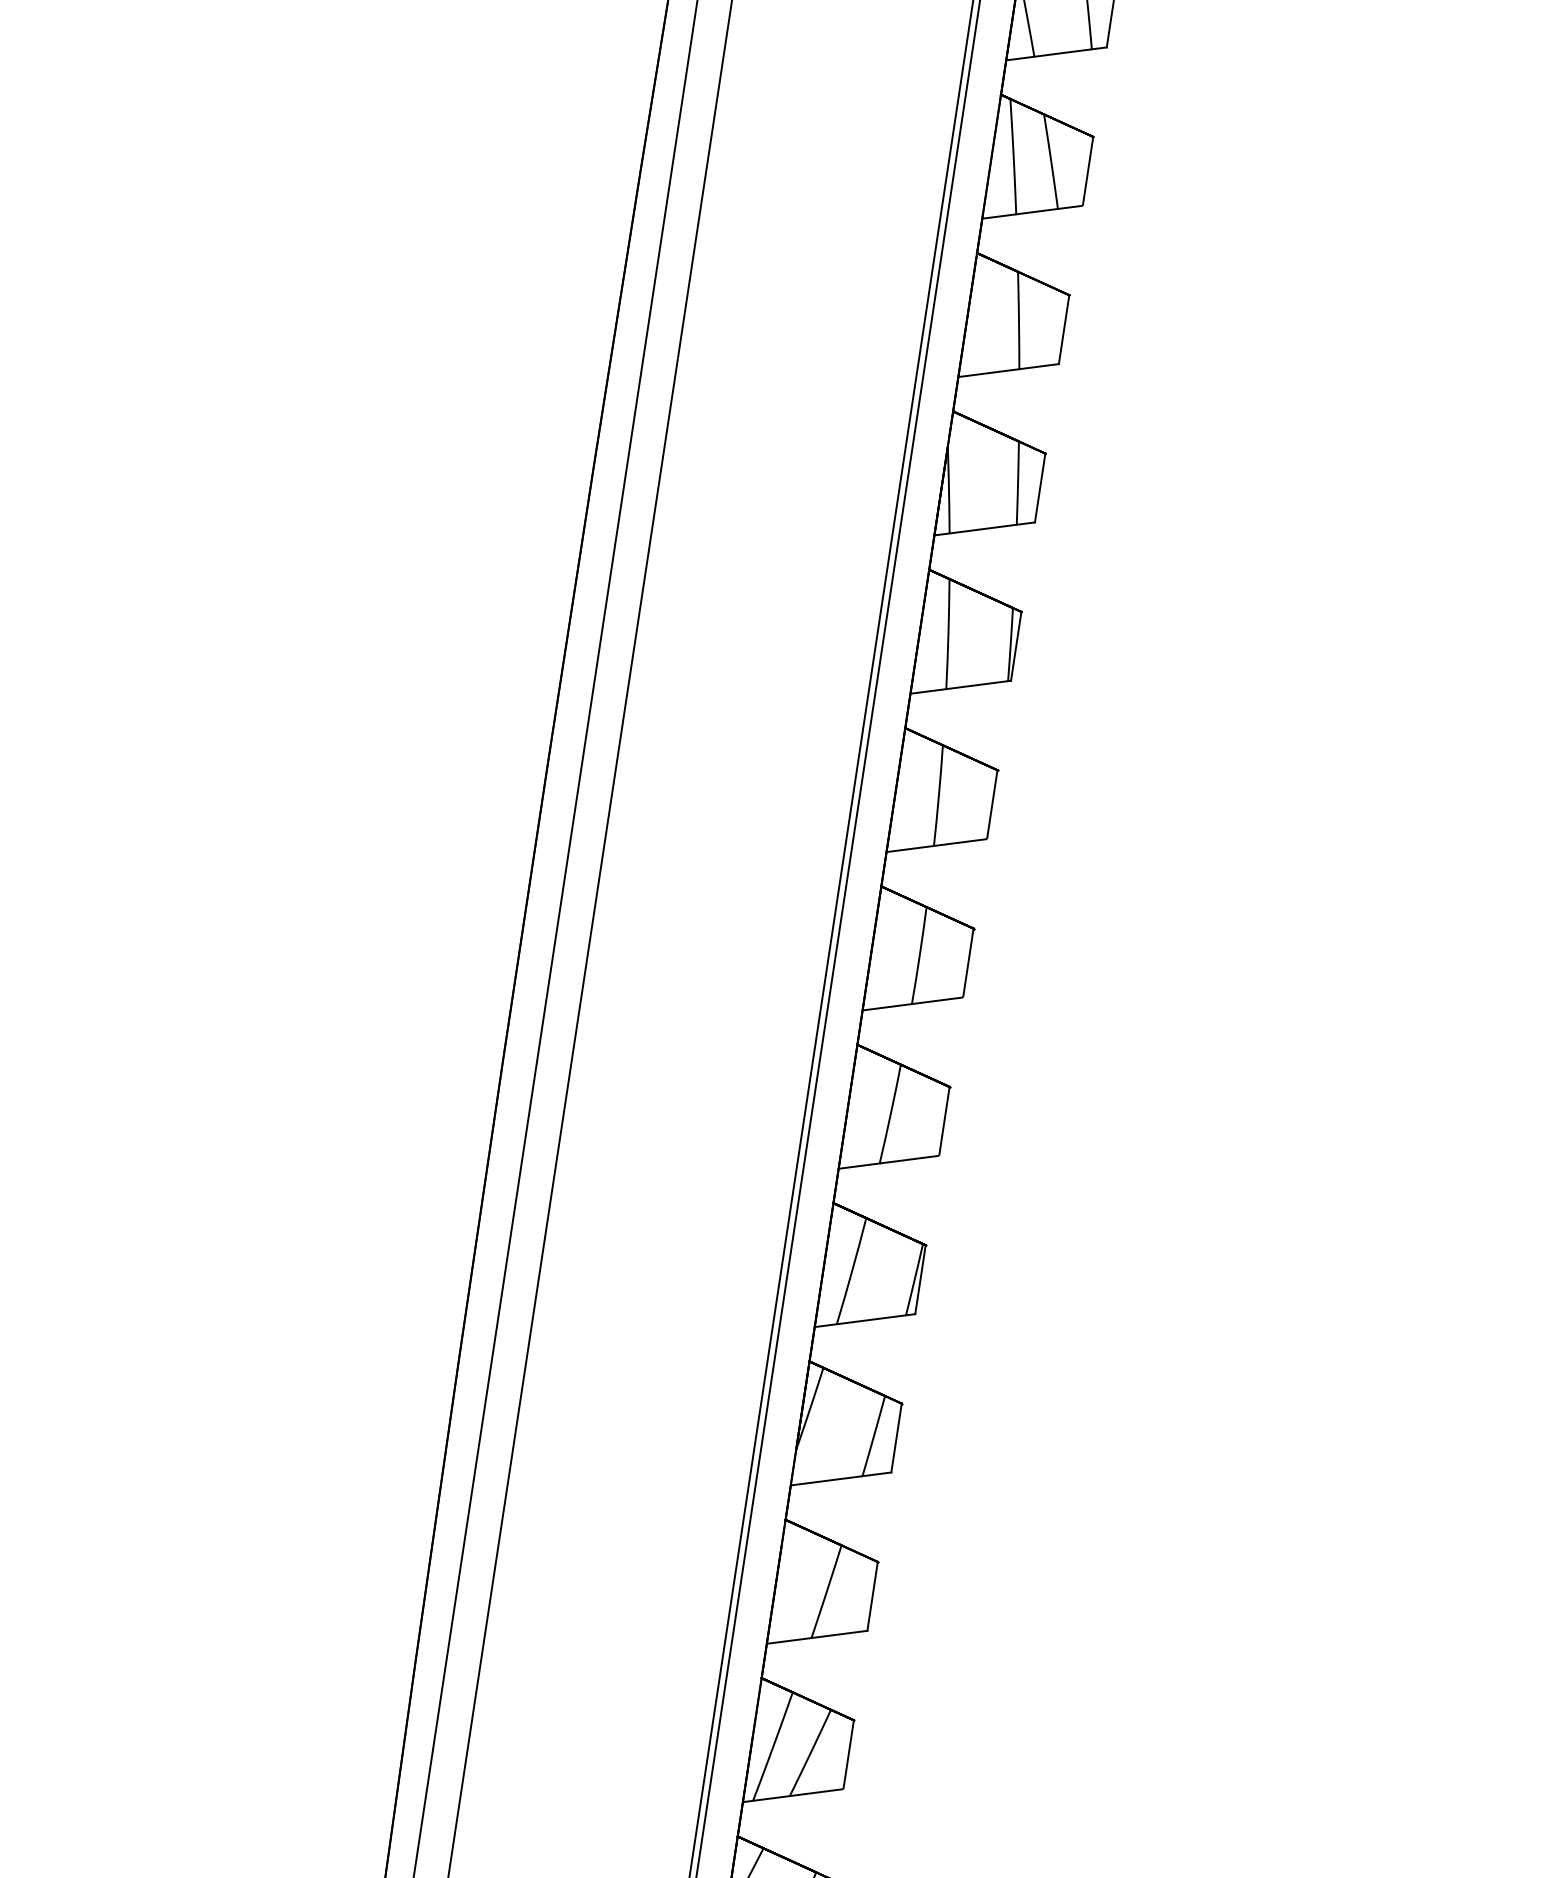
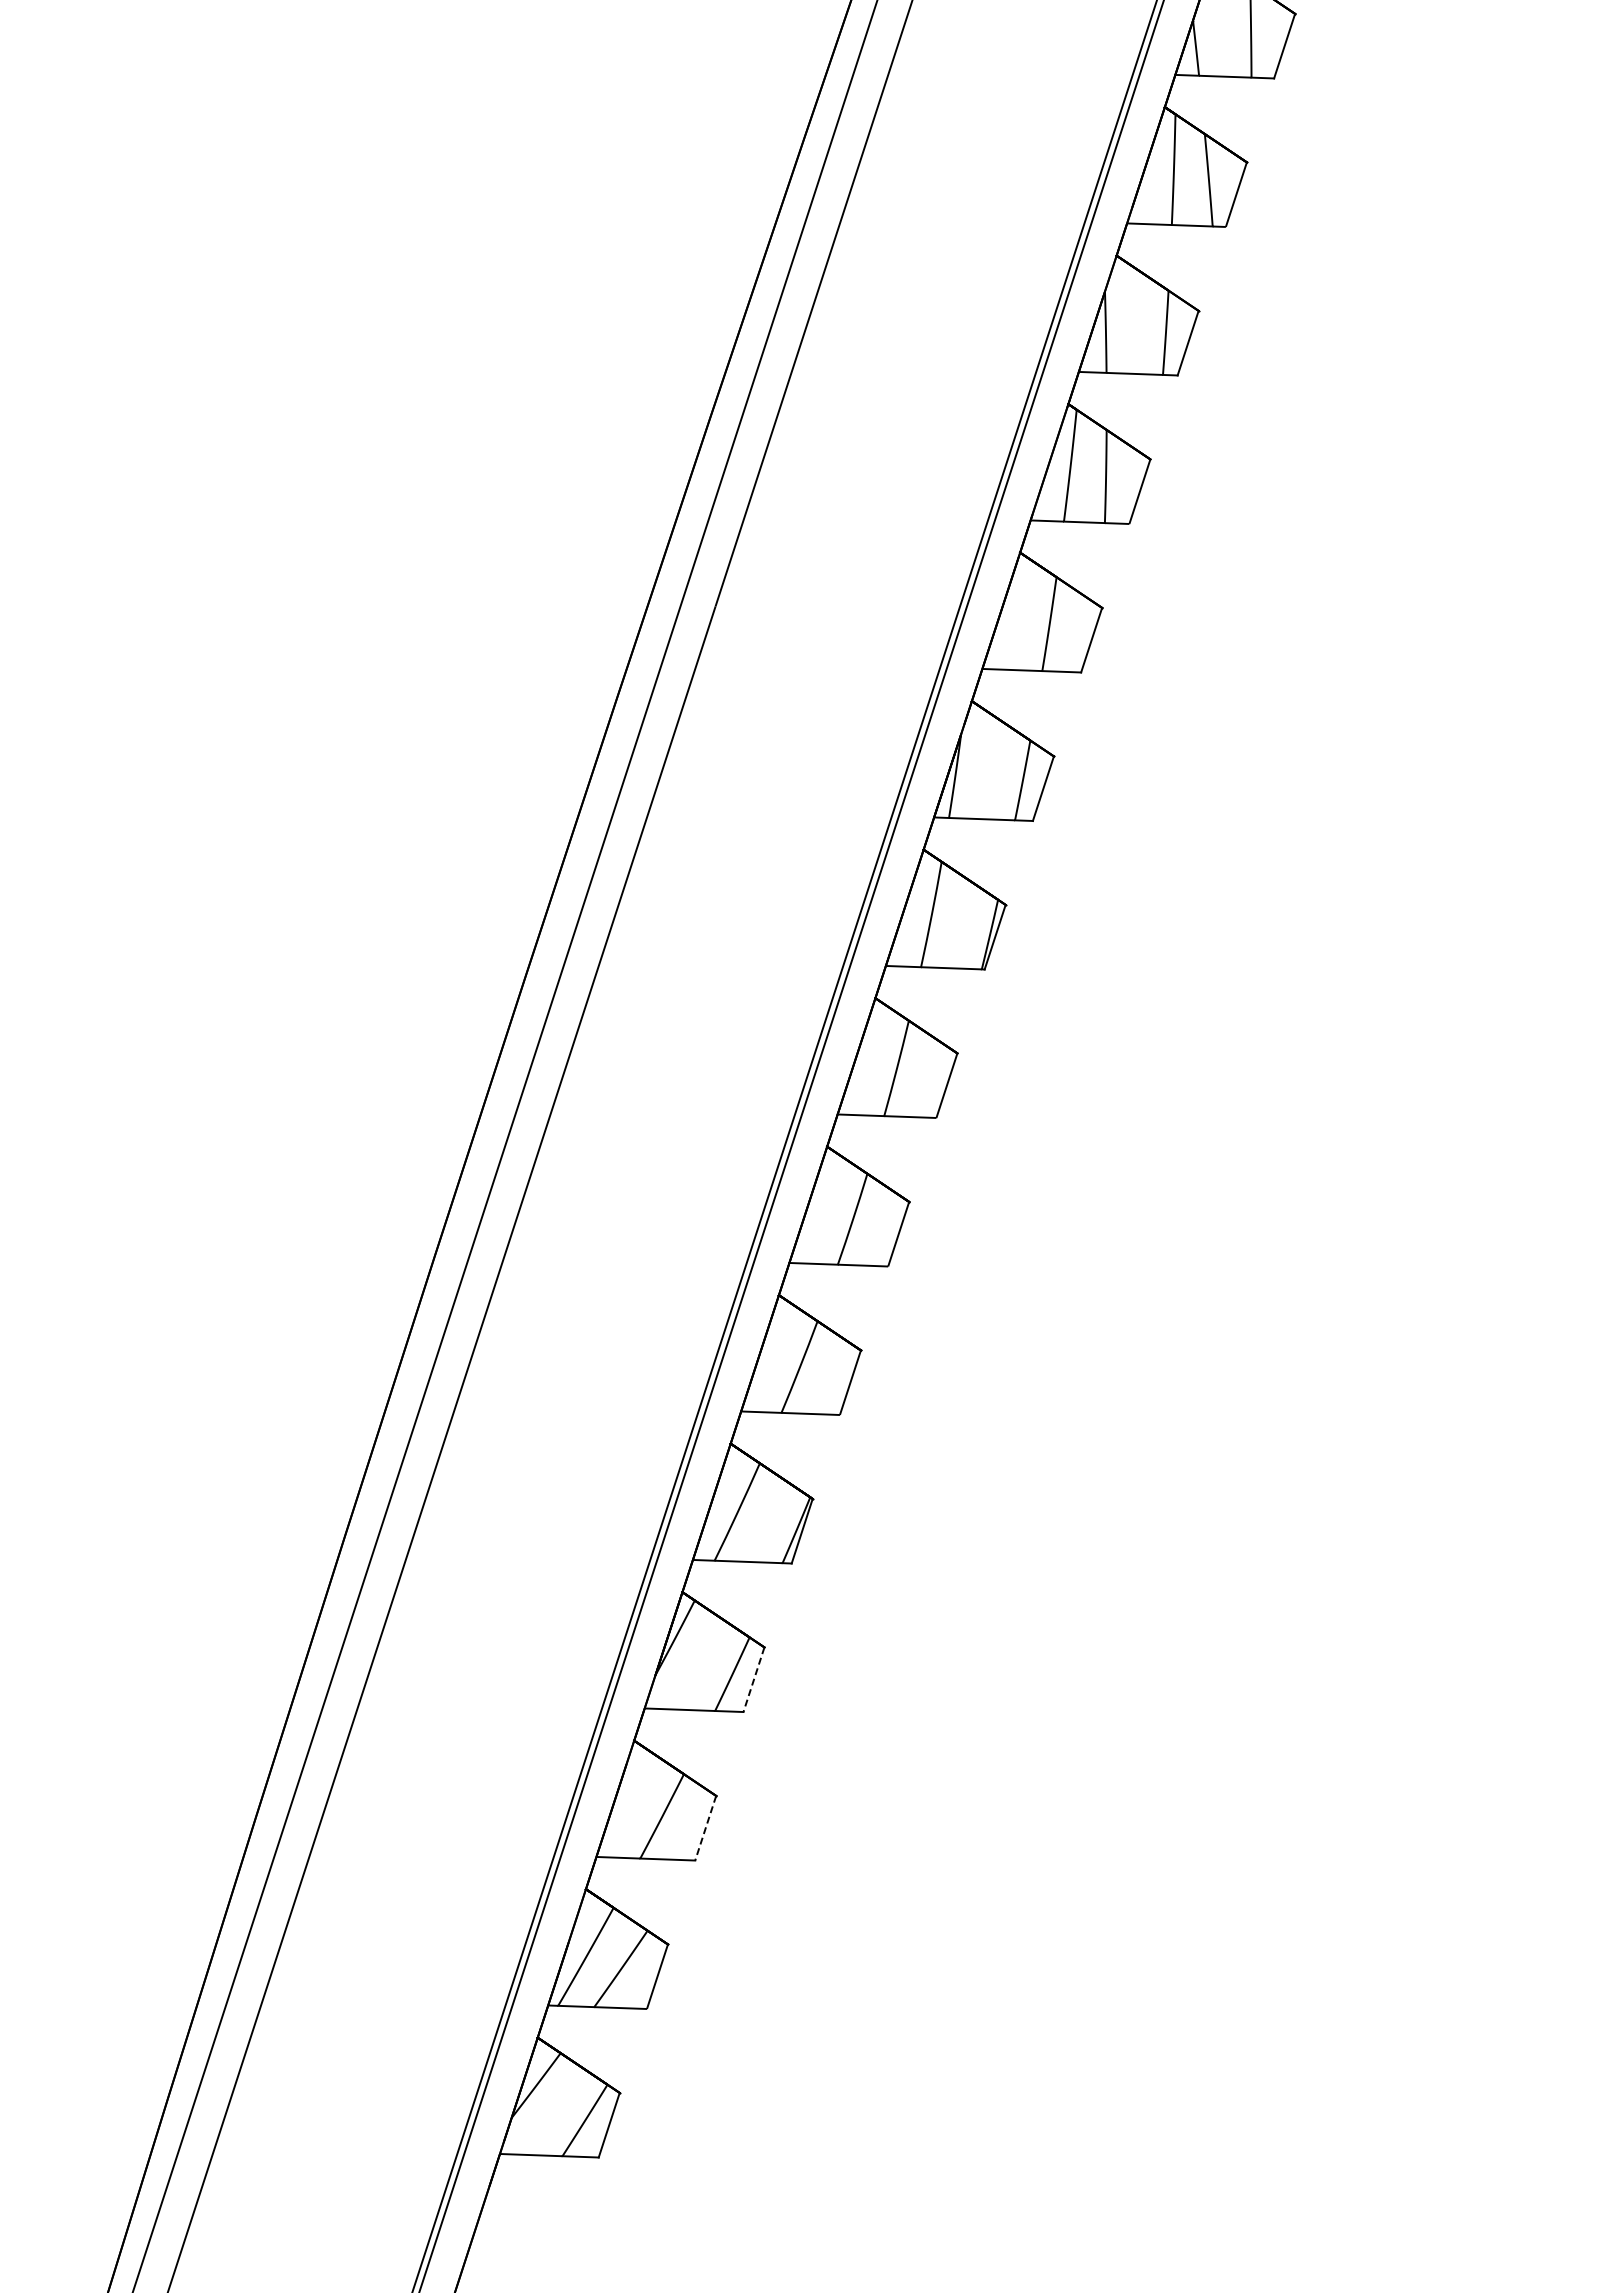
line: (896, 1437) -> (753, 1679), solid -> dashed
line: (872, 1596) -> (705, 1828), solid -> dashed

